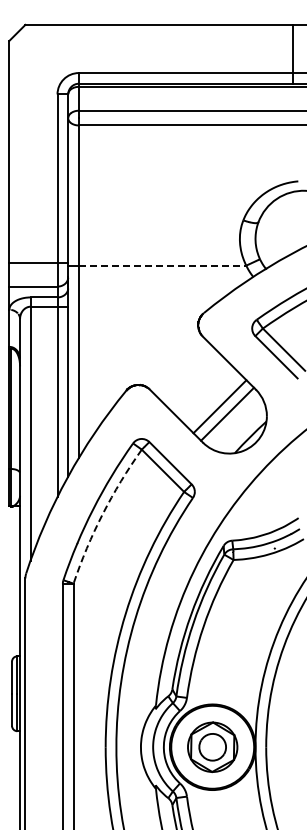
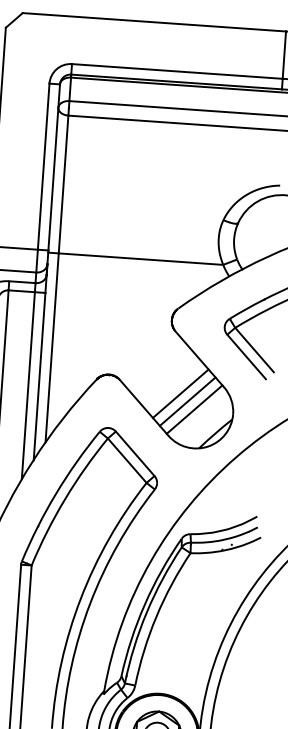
line: (162, 265) -> (140, 258), dashed -> solid
line: (211, 398) -> (179, 393), added
arc: (102, 514) -> (64, 499), dashed -> solid

